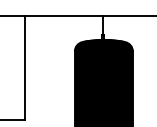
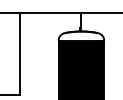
fill: (103, 45) -> (81, 35), removed

